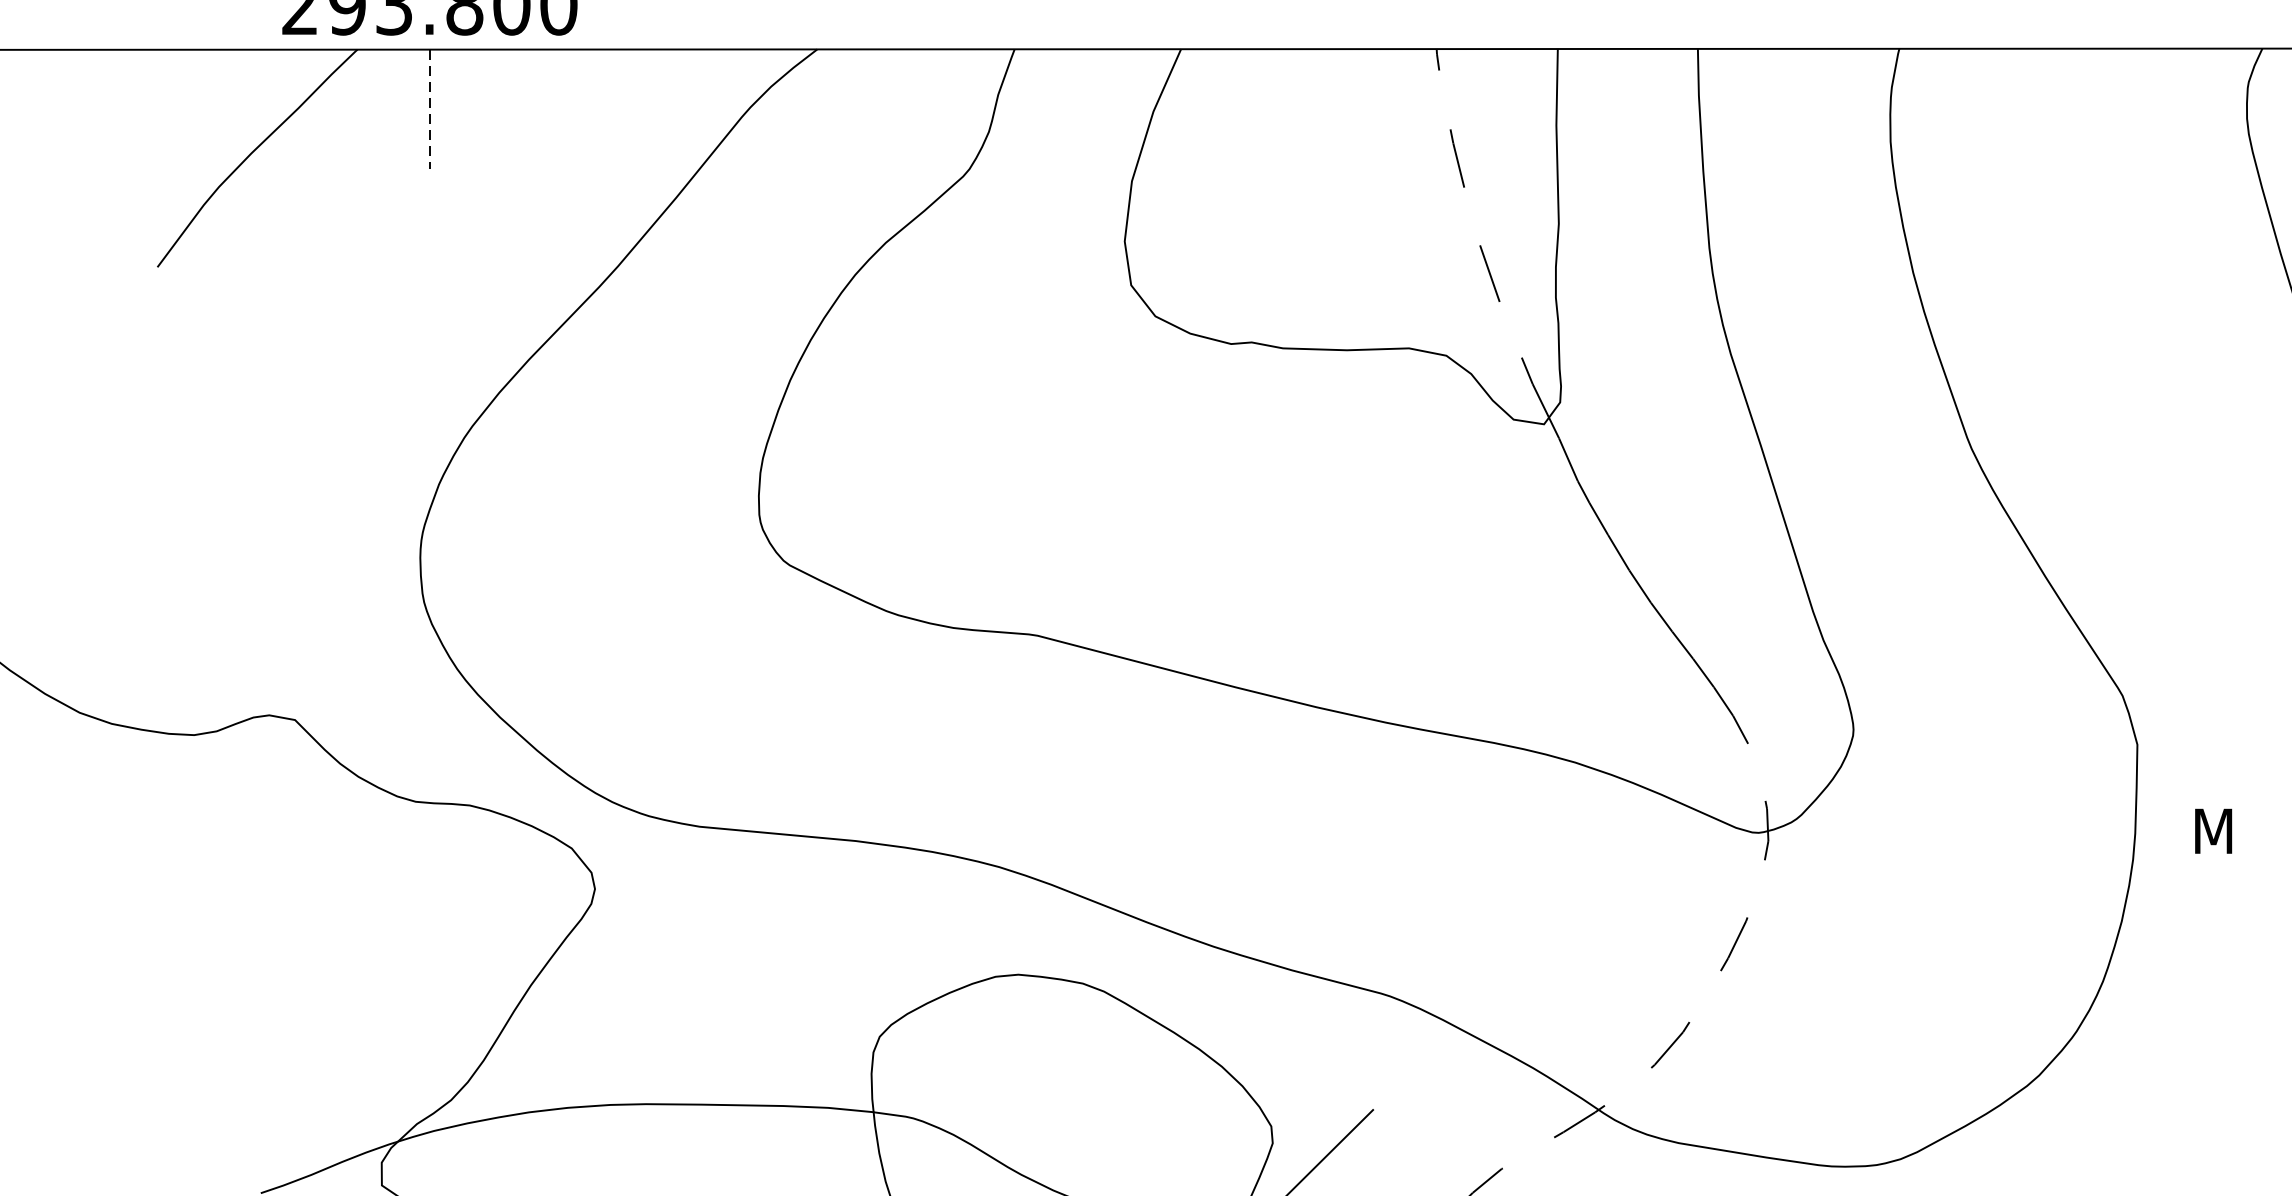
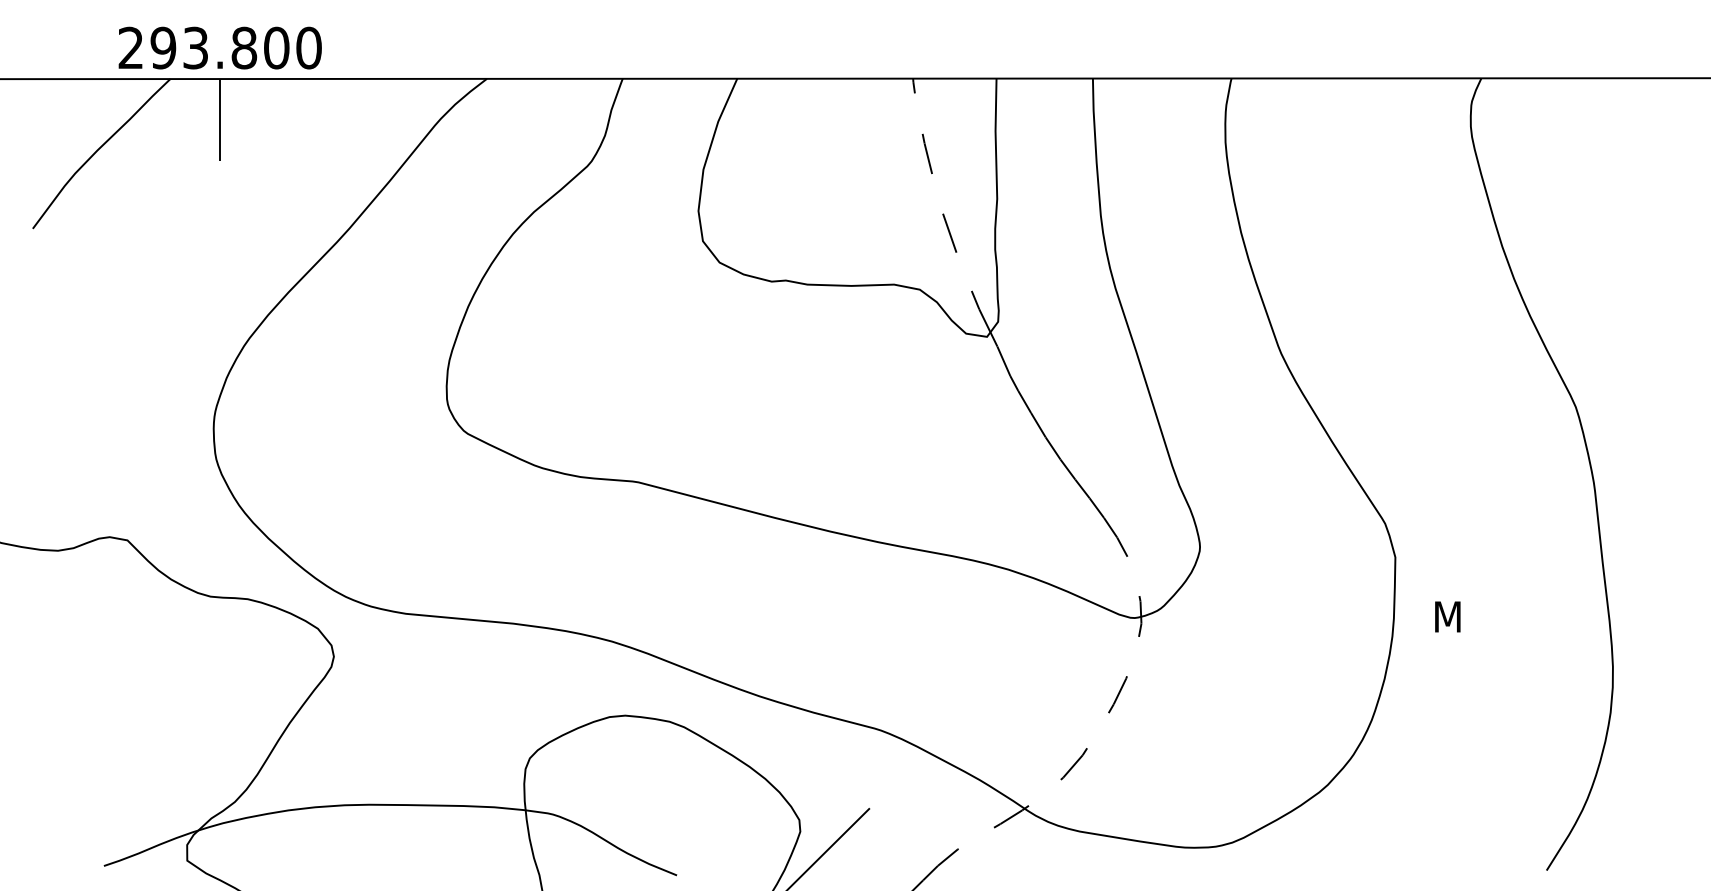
line: (430, 109) -> (220, 120), dashed -> solid

